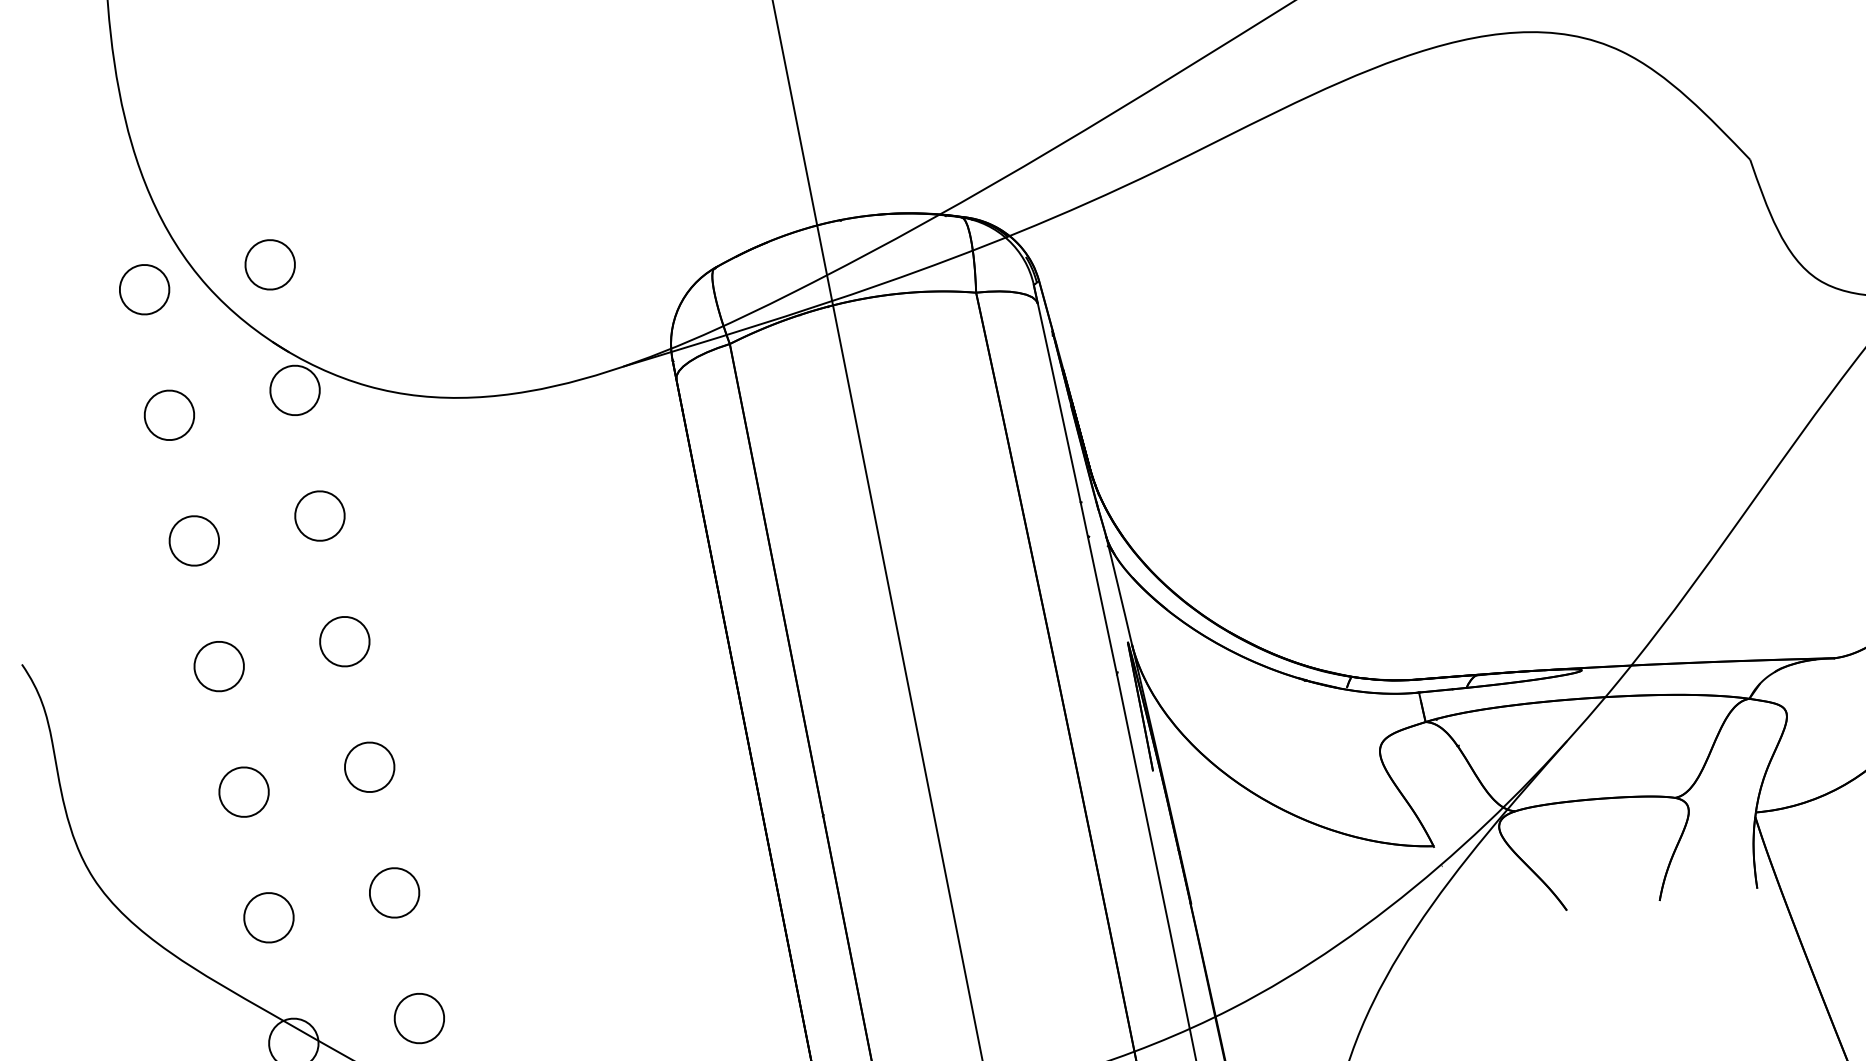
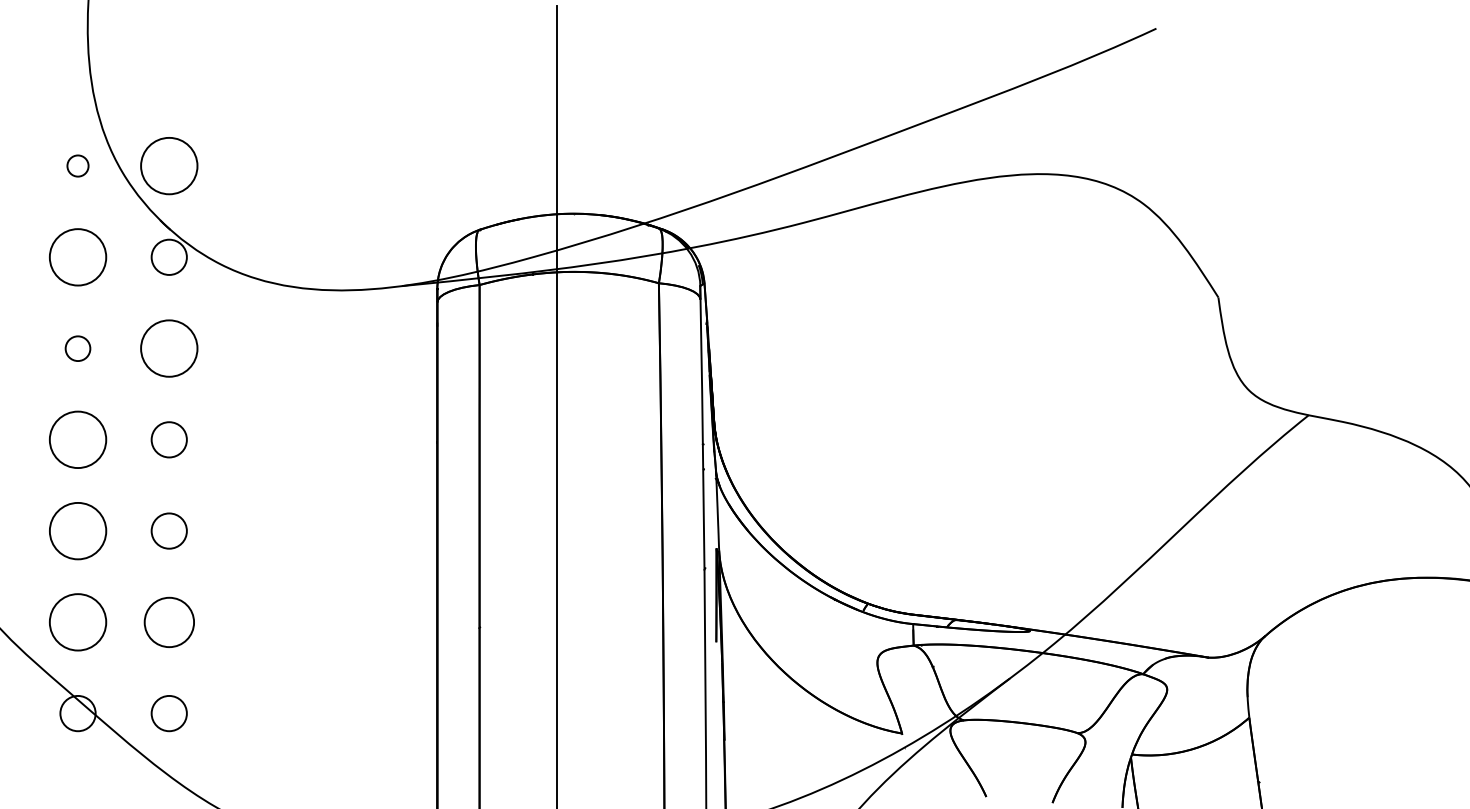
circle: (268, 264) -> (168, 165), size x1.6
circle: (143, 289) -> (77, 165), size x0.6
circle: (168, 414) -> (77, 256), size x1.6
circle: (318, 516) -> (168, 348), size x1.6
circle: (193, 540) -> (77, 348), size x0.7
circle: (218, 666) -> (77, 439), size x1.6
circle: (243, 791) -> (77, 530), size x1.6
circle: (393, 891) -> (168, 621), size x1.4
circle: (268, 916) -> (77, 621), size x1.6

